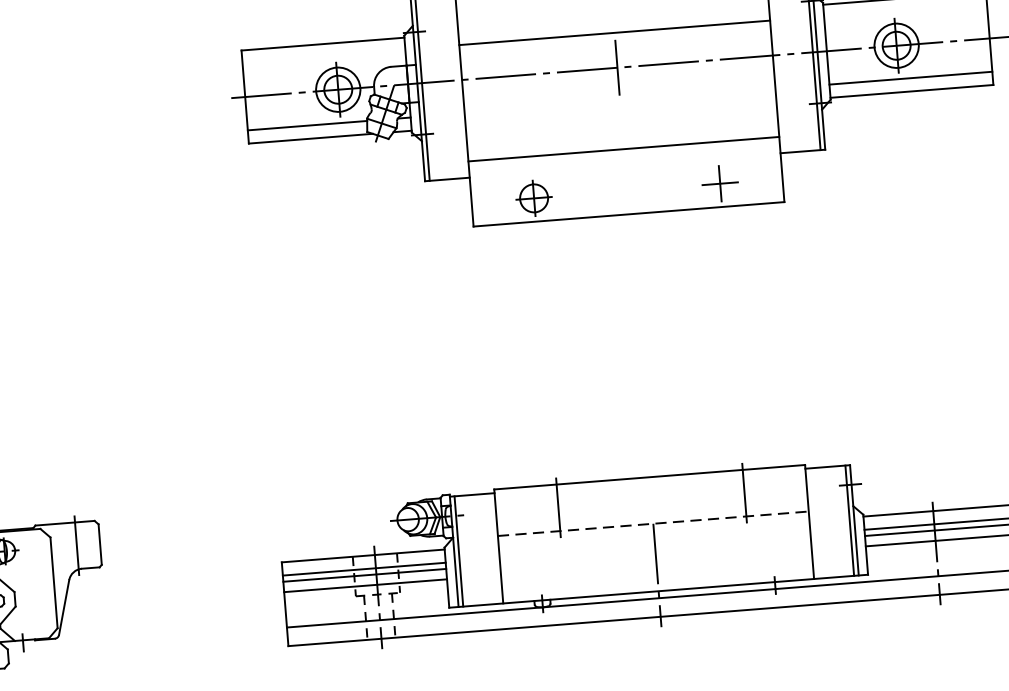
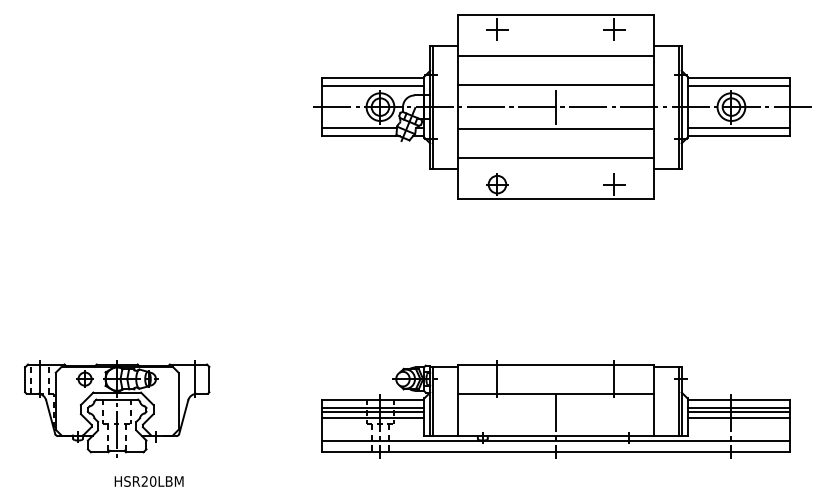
line: (905, 12) -> (738, 86), added
line: (323, 57) -> (372, 86), added
line: (619, 103) -> (555, 129), added
line: (652, 523) -> (555, 393), dashed -> solid

